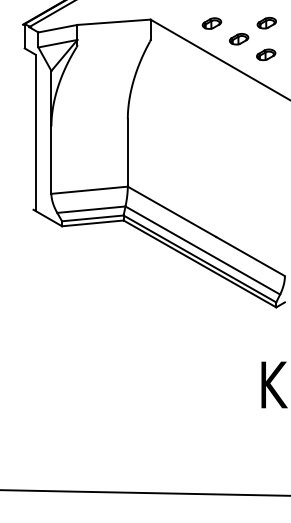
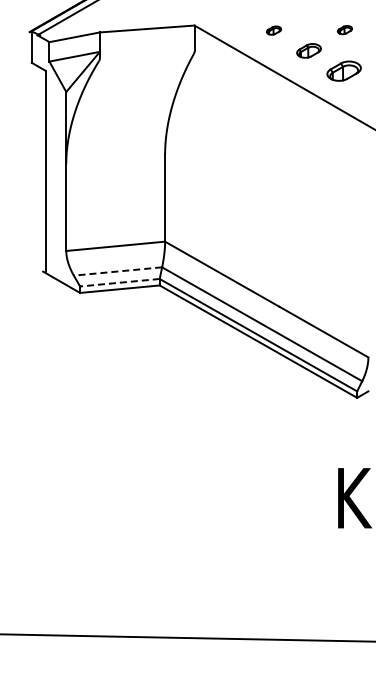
part: (266, 22) -> (344, 29), size x0.6
part: (211, 23) -> (273, 30), size x0.6
part: (265, 54) -> (343, 70), size x1.4
line: (91, 209) -> (117, 271), solid -> dashed
line: (92, 218) -> (119, 282), solid -> dashed

